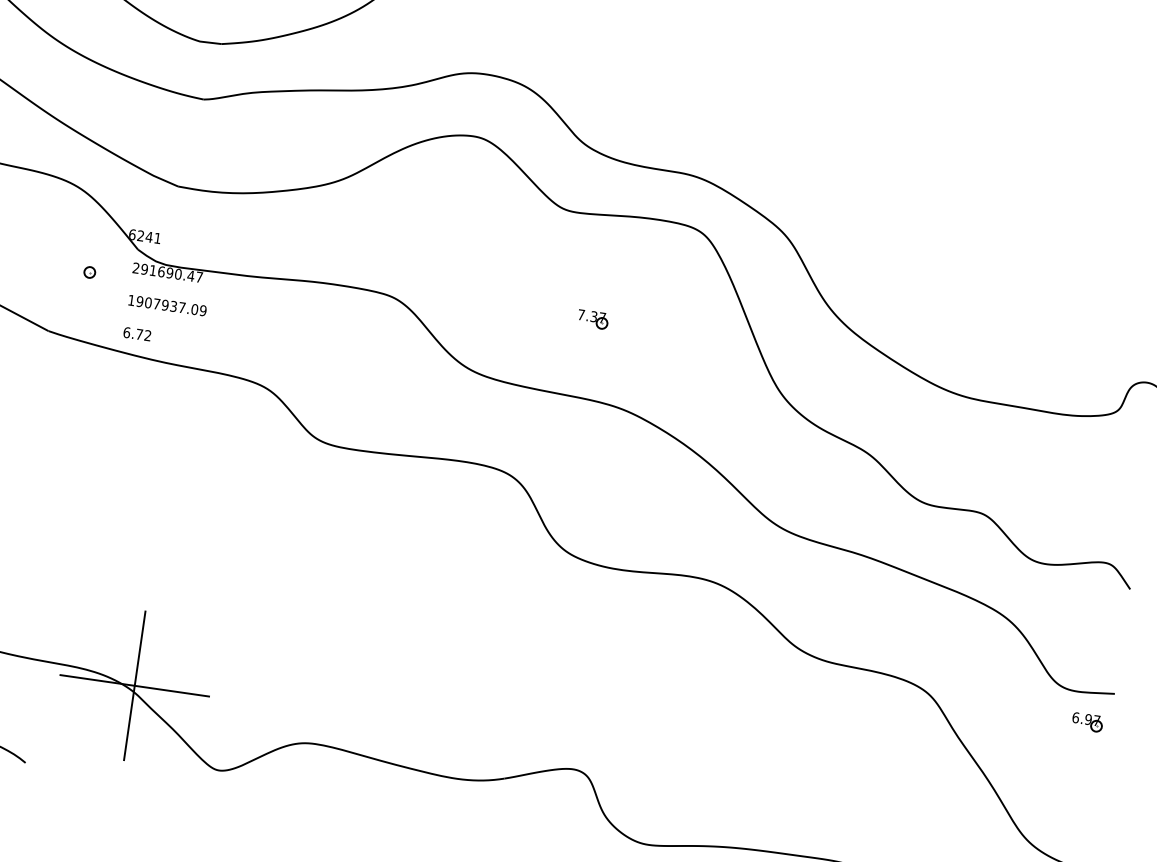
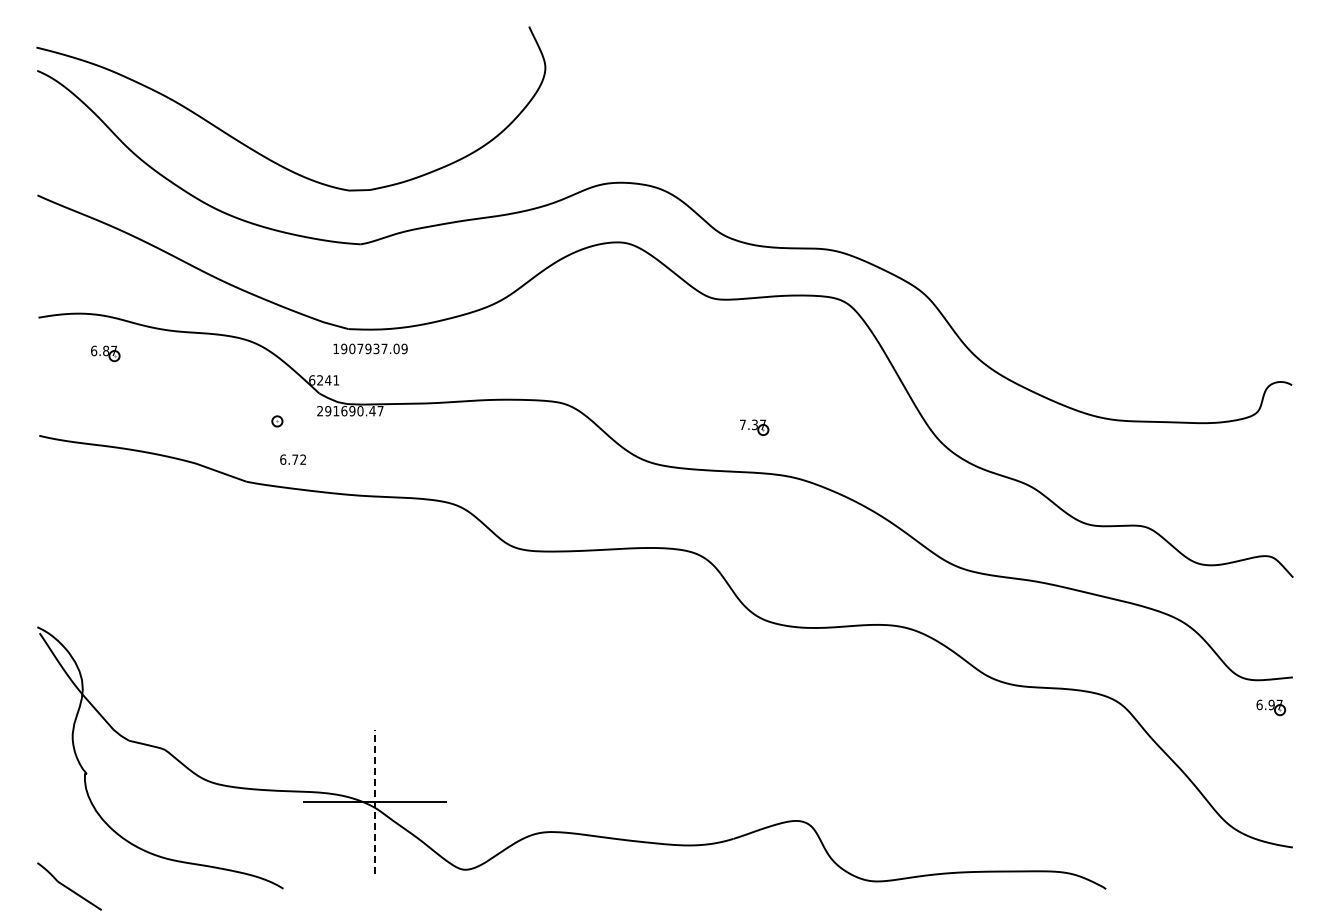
text: (167, 305) -> (370, 348), moved
part: (593, 319) -> (754, 427), moved
text: (137, 334) -> (293, 459), moved
line: (135, 685) -> (375, 801), solid -> dashed

